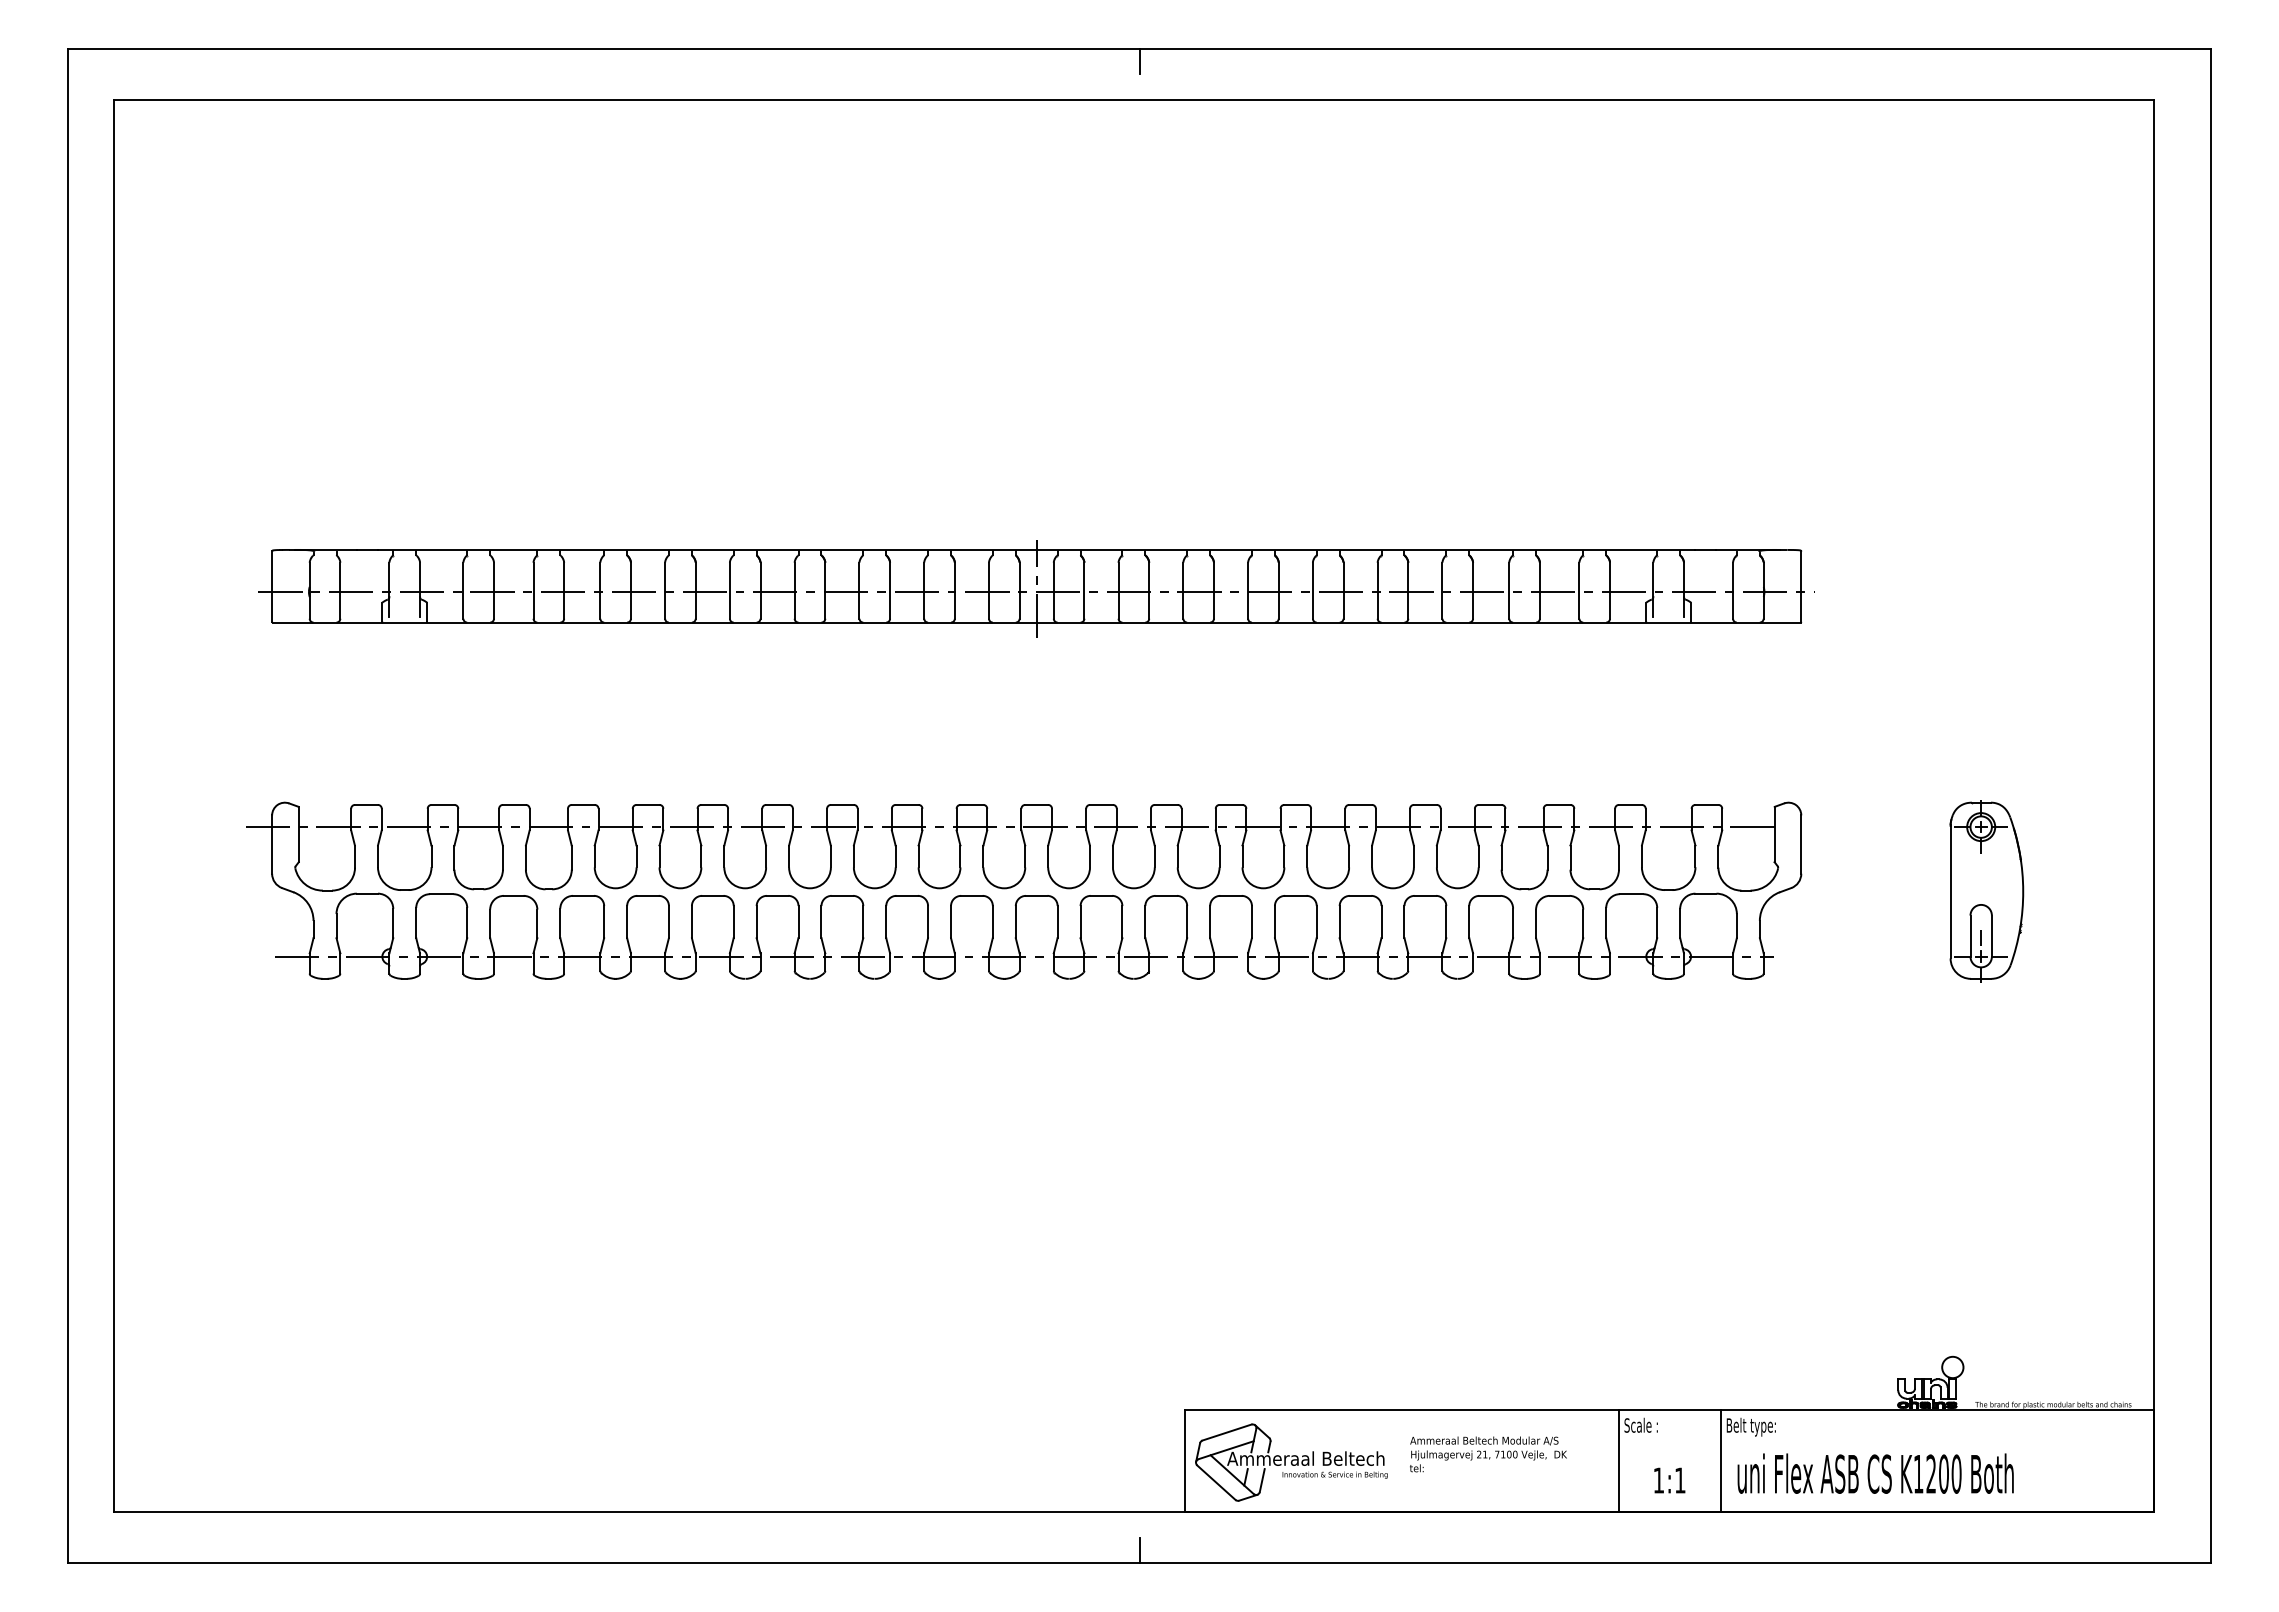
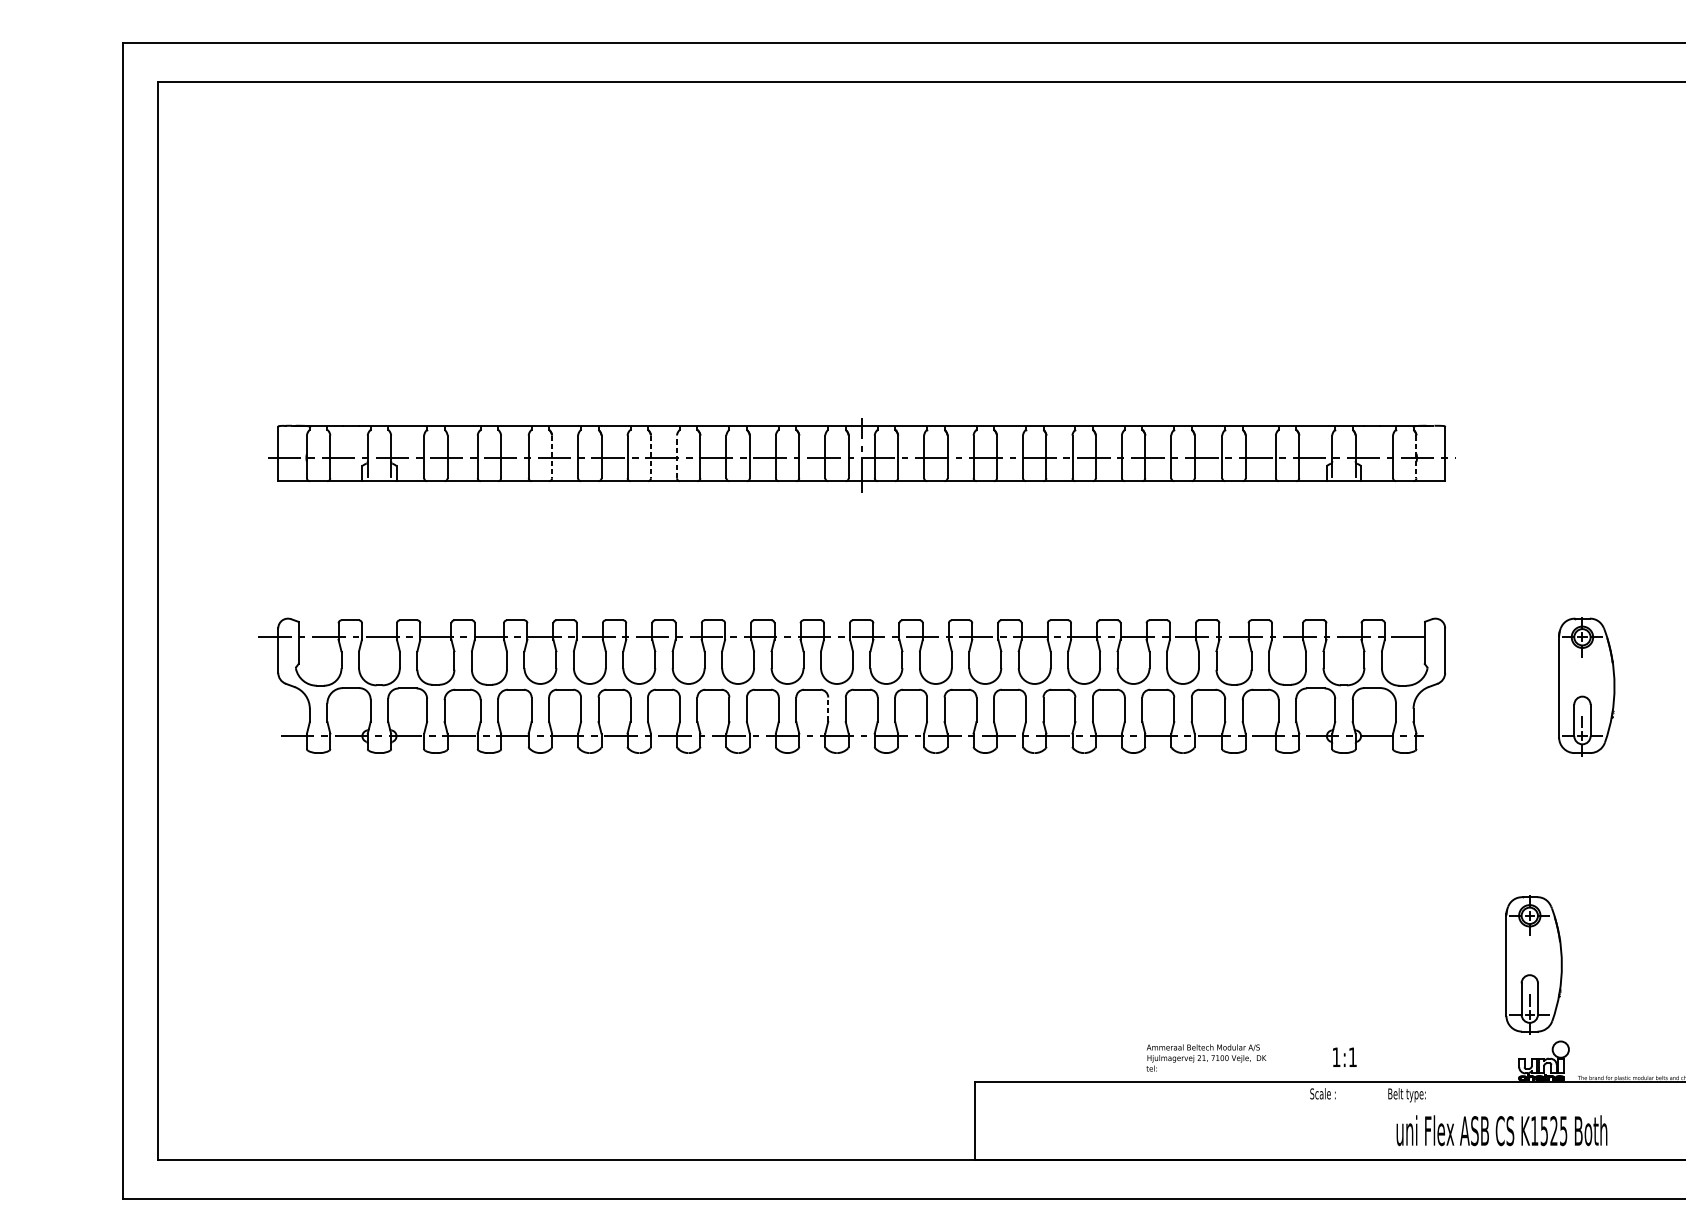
line: (1139, 61) -> (940, 53), removed
line: (794, 590) -> (676, 456), solid -> dashed
line: (630, 591) -> (551, 457), solid -> dashed
line: (760, 591) -> (650, 457), solid -> dashed
line: (1763, 591) -> (1416, 457), solid -> dashed
line: (992, 921) -> (827, 709), solid -> dashed
part: (1917, 1256) -> (1533, 964), added
text: (1488, 1454) -> (1206, 1058), moved
line: (1618, 1461) -> (1305, 1121), removed
line: (1720, 1461) -> (1383, 1121), removed
part: (1291, 1462) -> (1056, 1122), removed
text: (1943, 1473) -> (1553, 1130), K1200 -> K1525
text: (1669, 1480) -> (1344, 1057), moved
line: (1139, 1550) -> (940, 1189), removed

